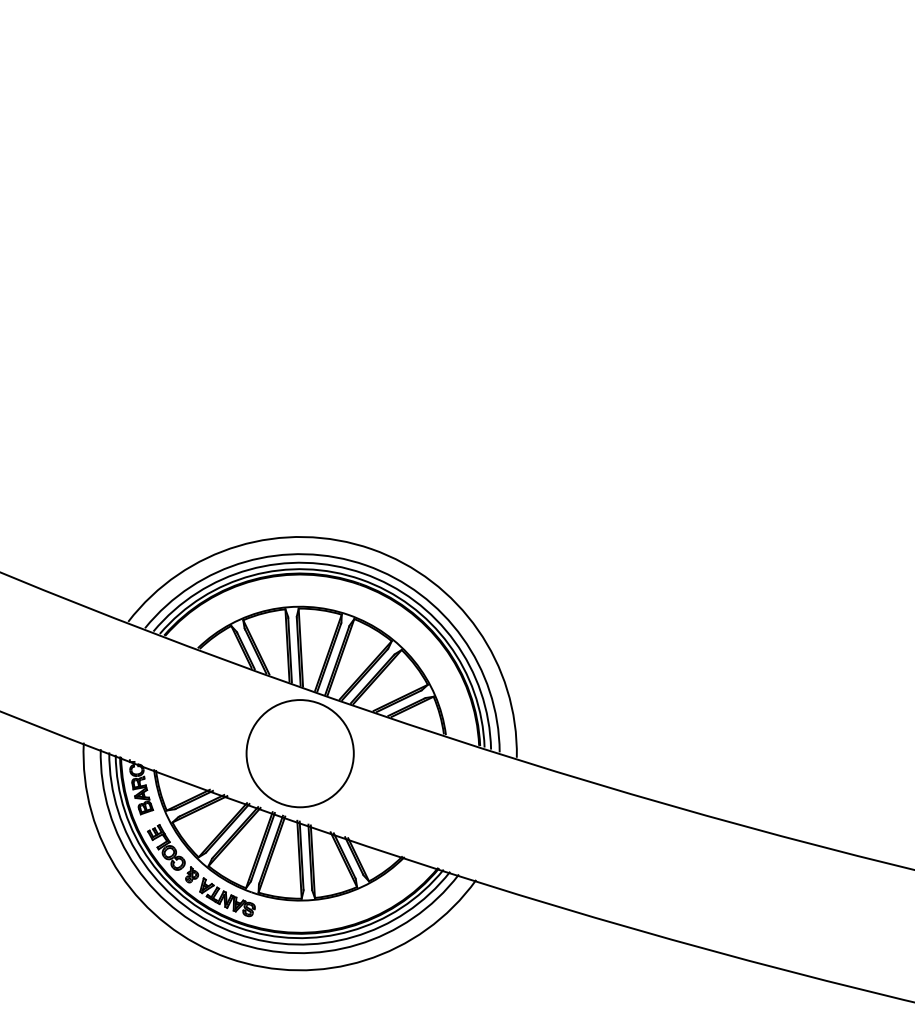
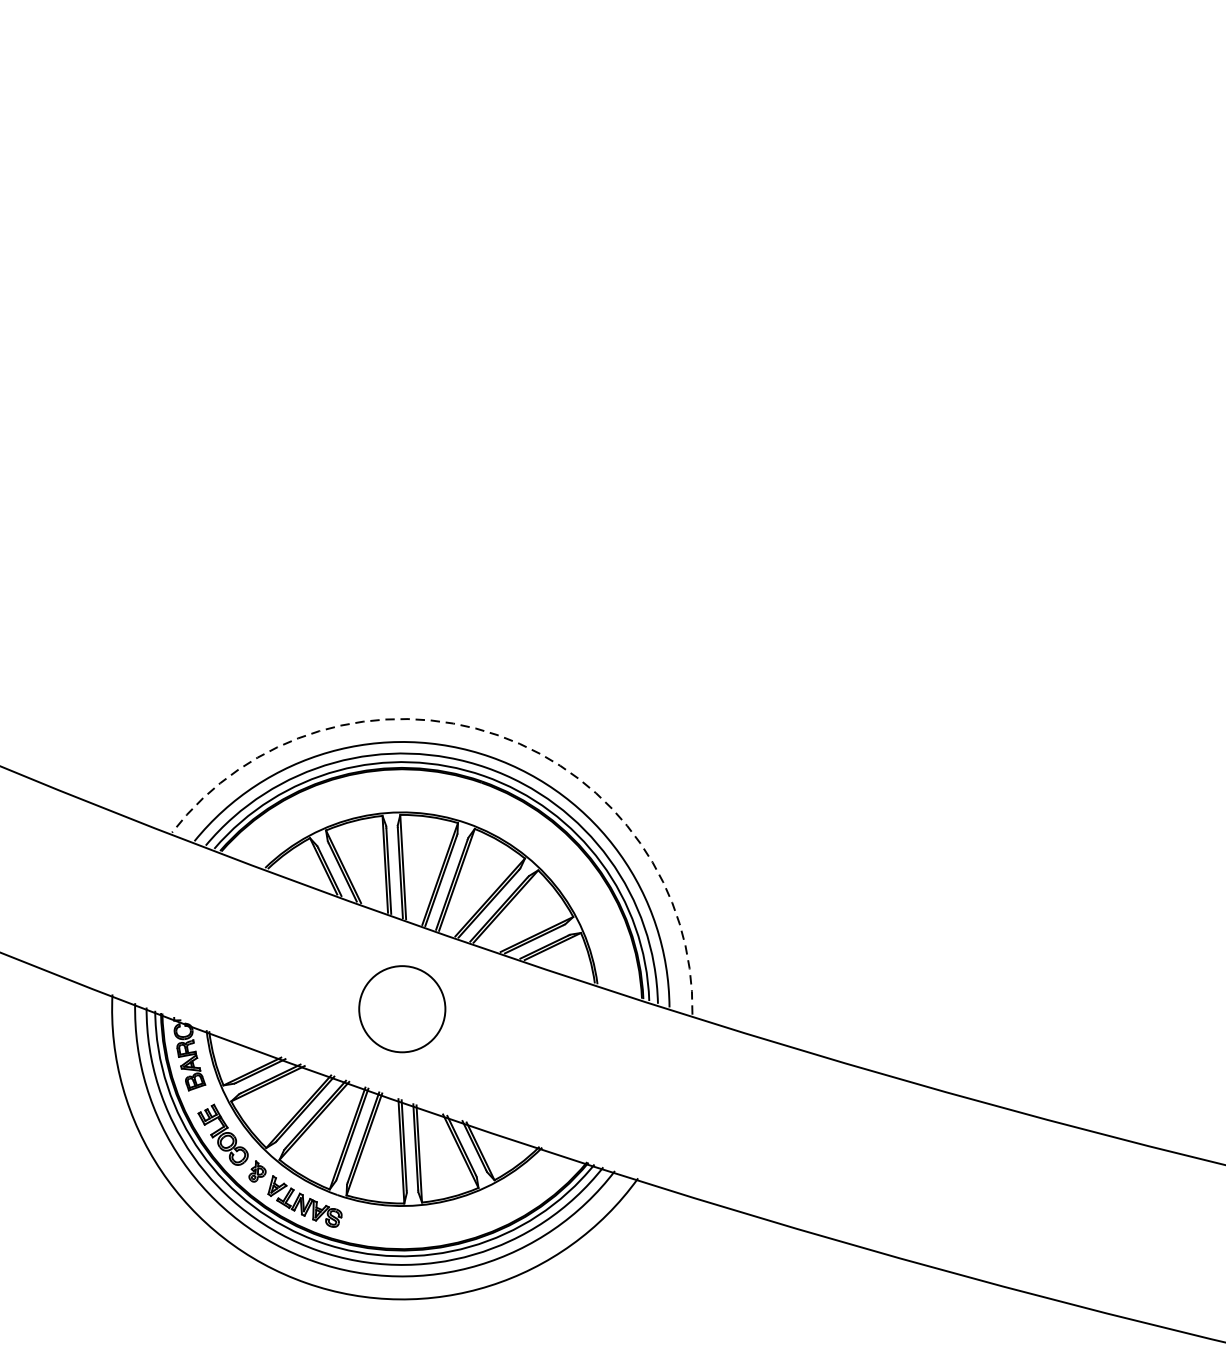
arc: (371, 549) -> (497, 735), solid -> dashed
circle: (299, 753) -> (401, 1008), size x0.6

